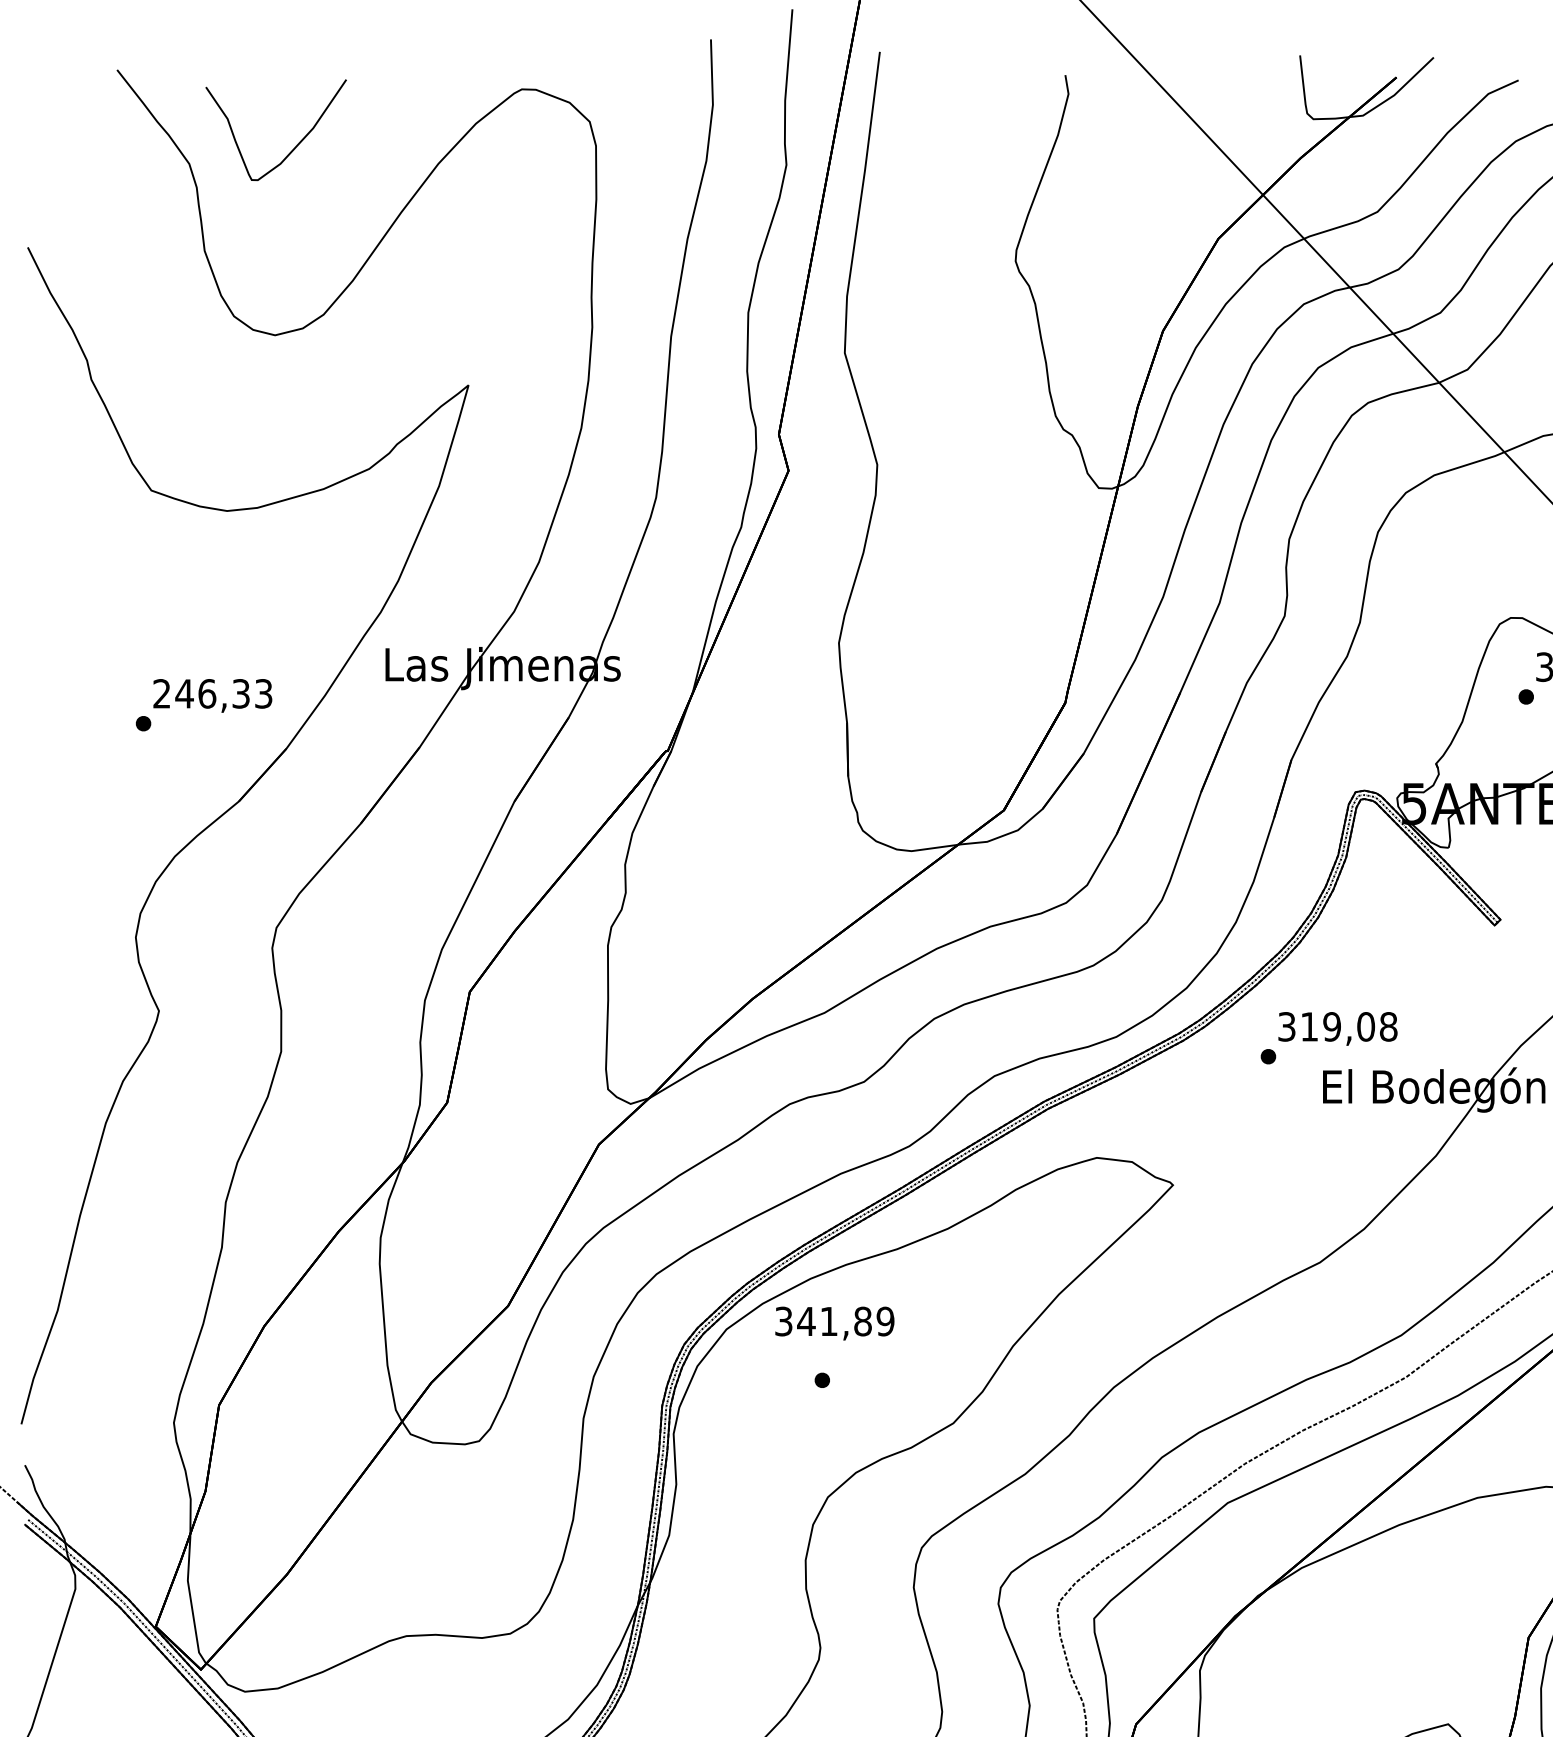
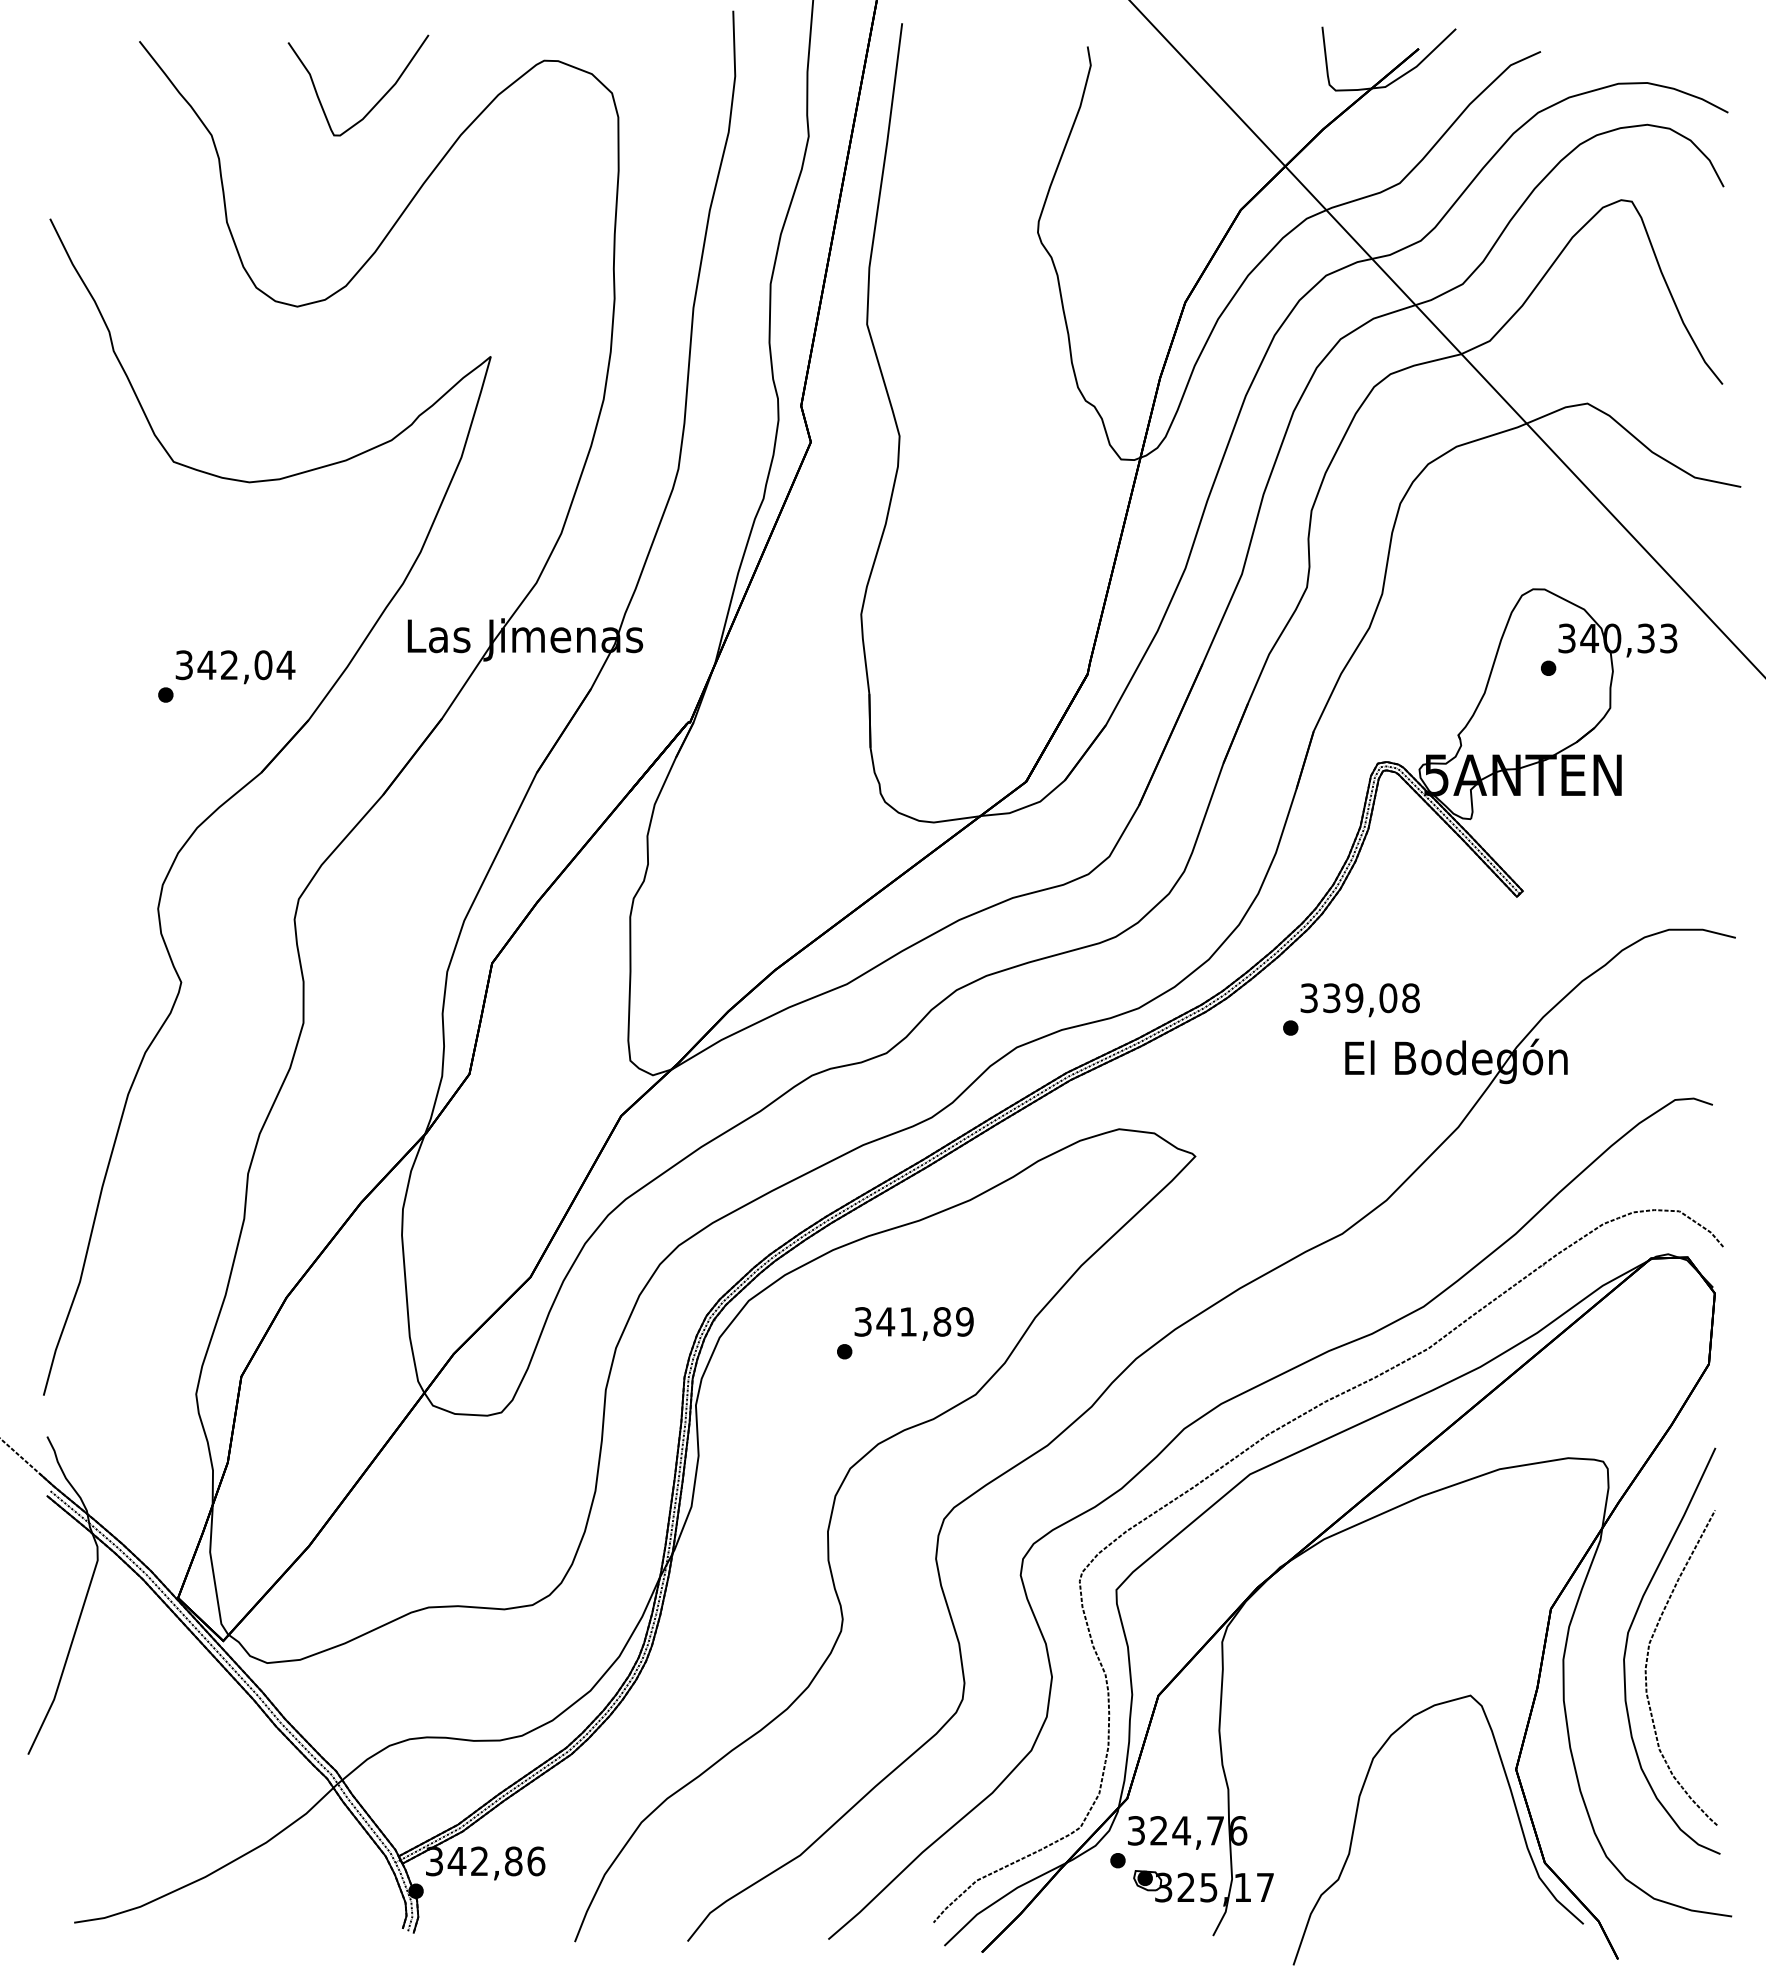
curve: (294, 147) -> (376, 102), moved
text: (213, 694) -> (235, 665), 246,33 -> 342,04
text: (1309, 1027) -> (1331, 998), 319,08 -> 339,08
text: (834, 1323) -> (913, 1323), moved

